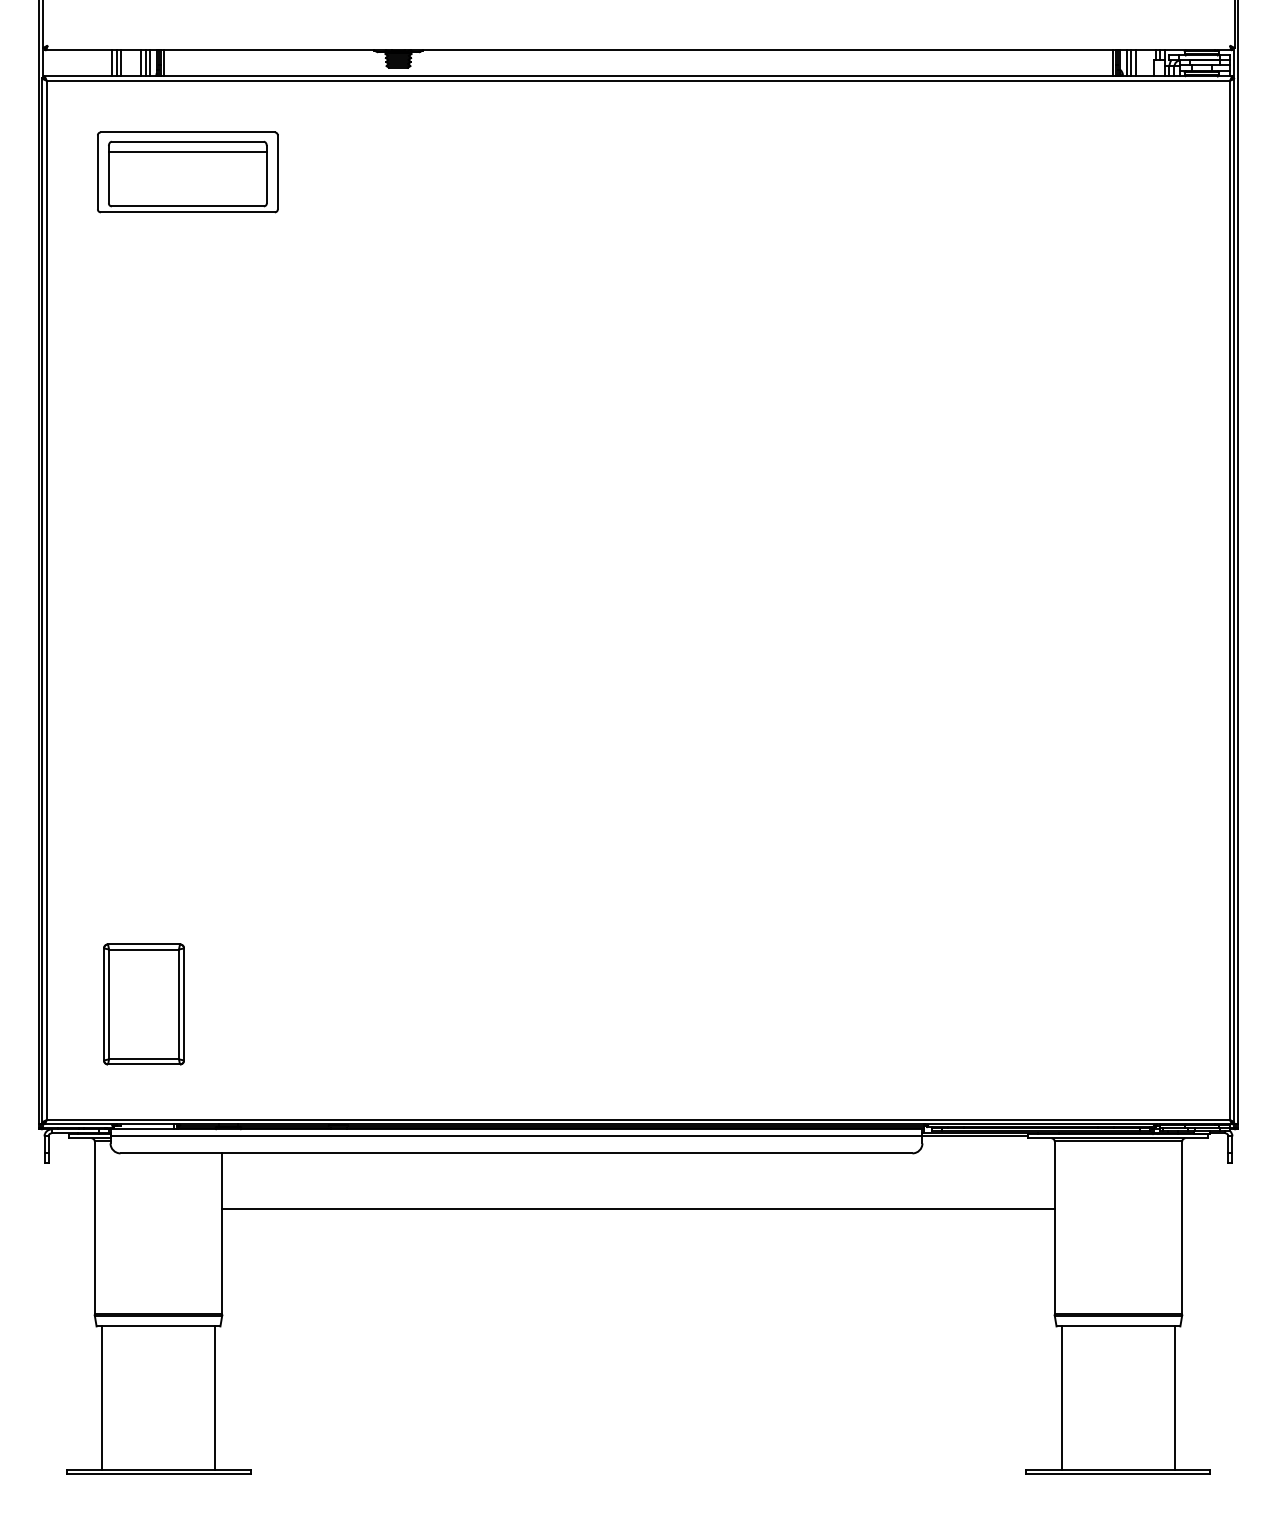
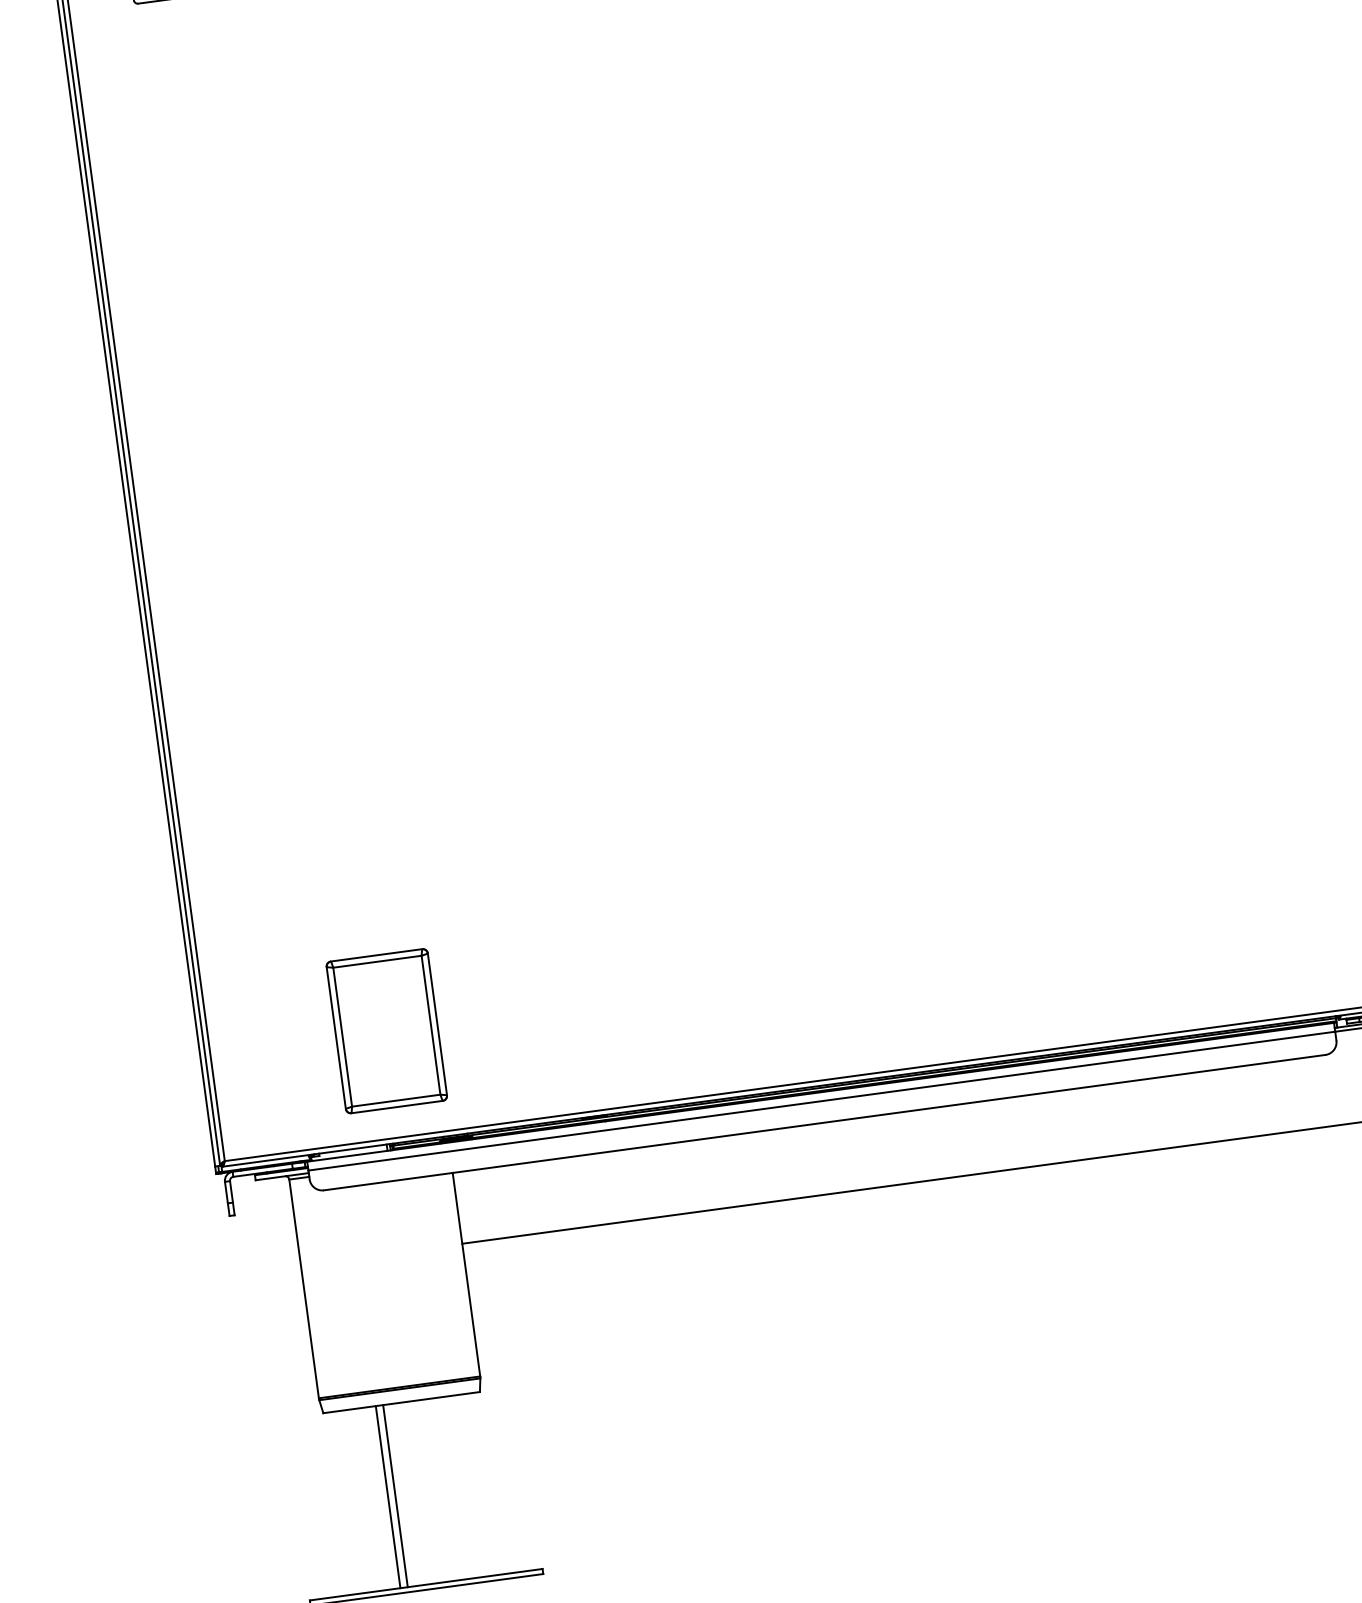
part: (143, 1004) -> (386, 1031), moved
line: (101, 1398) -> (394, 1496), moved
line: (215, 1398) -> (388, 1497), moved

